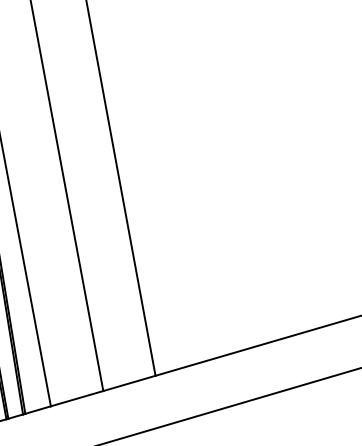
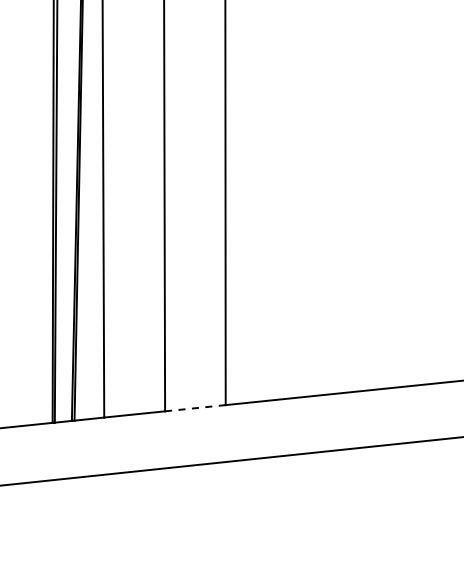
line: (128, 383) -> (194, 408), solid -> dashed

